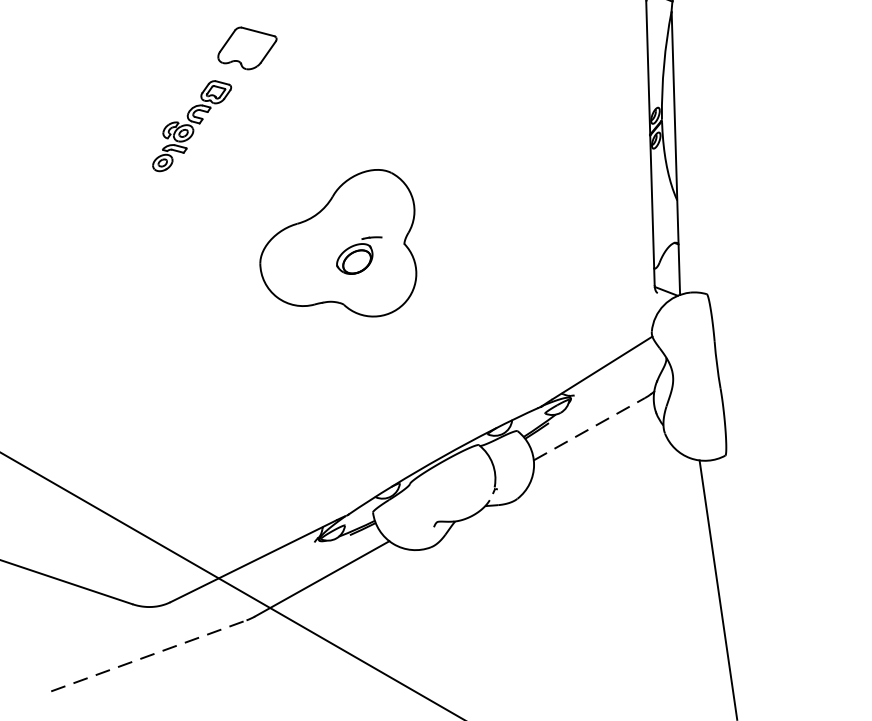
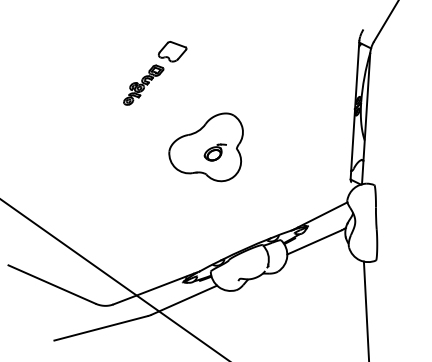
line: (589, 429) -> (314, 242), dashed -> solid
line: (149, 656) -> (101, 328), dashed -> solid

